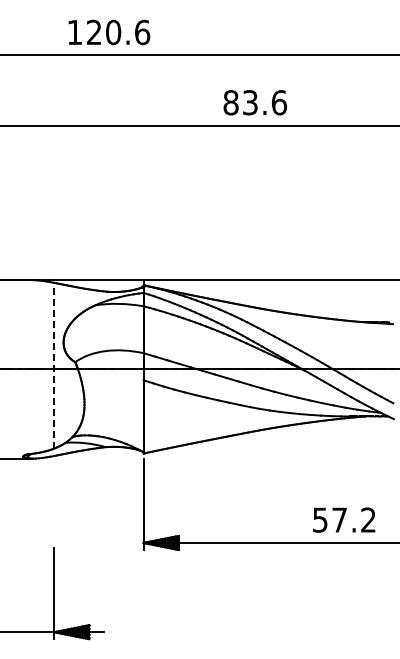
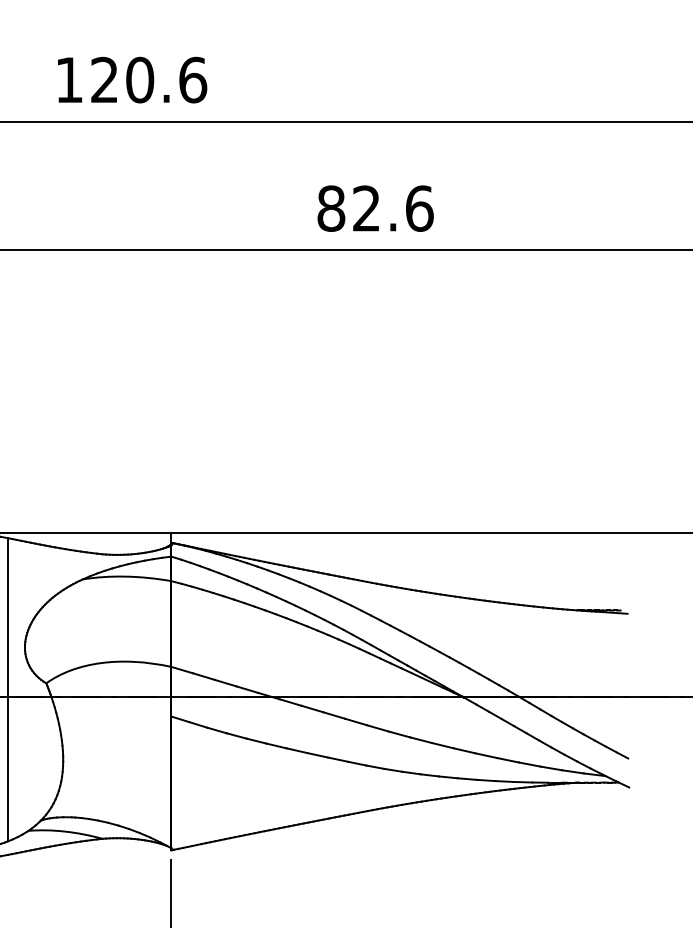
text: (109, 32) -> (132, 80), moved
text: (250, 102) -> (366, 208), 83.6 -> 82.6
line: (54, 365) -> (8, 689), dashed -> solid

